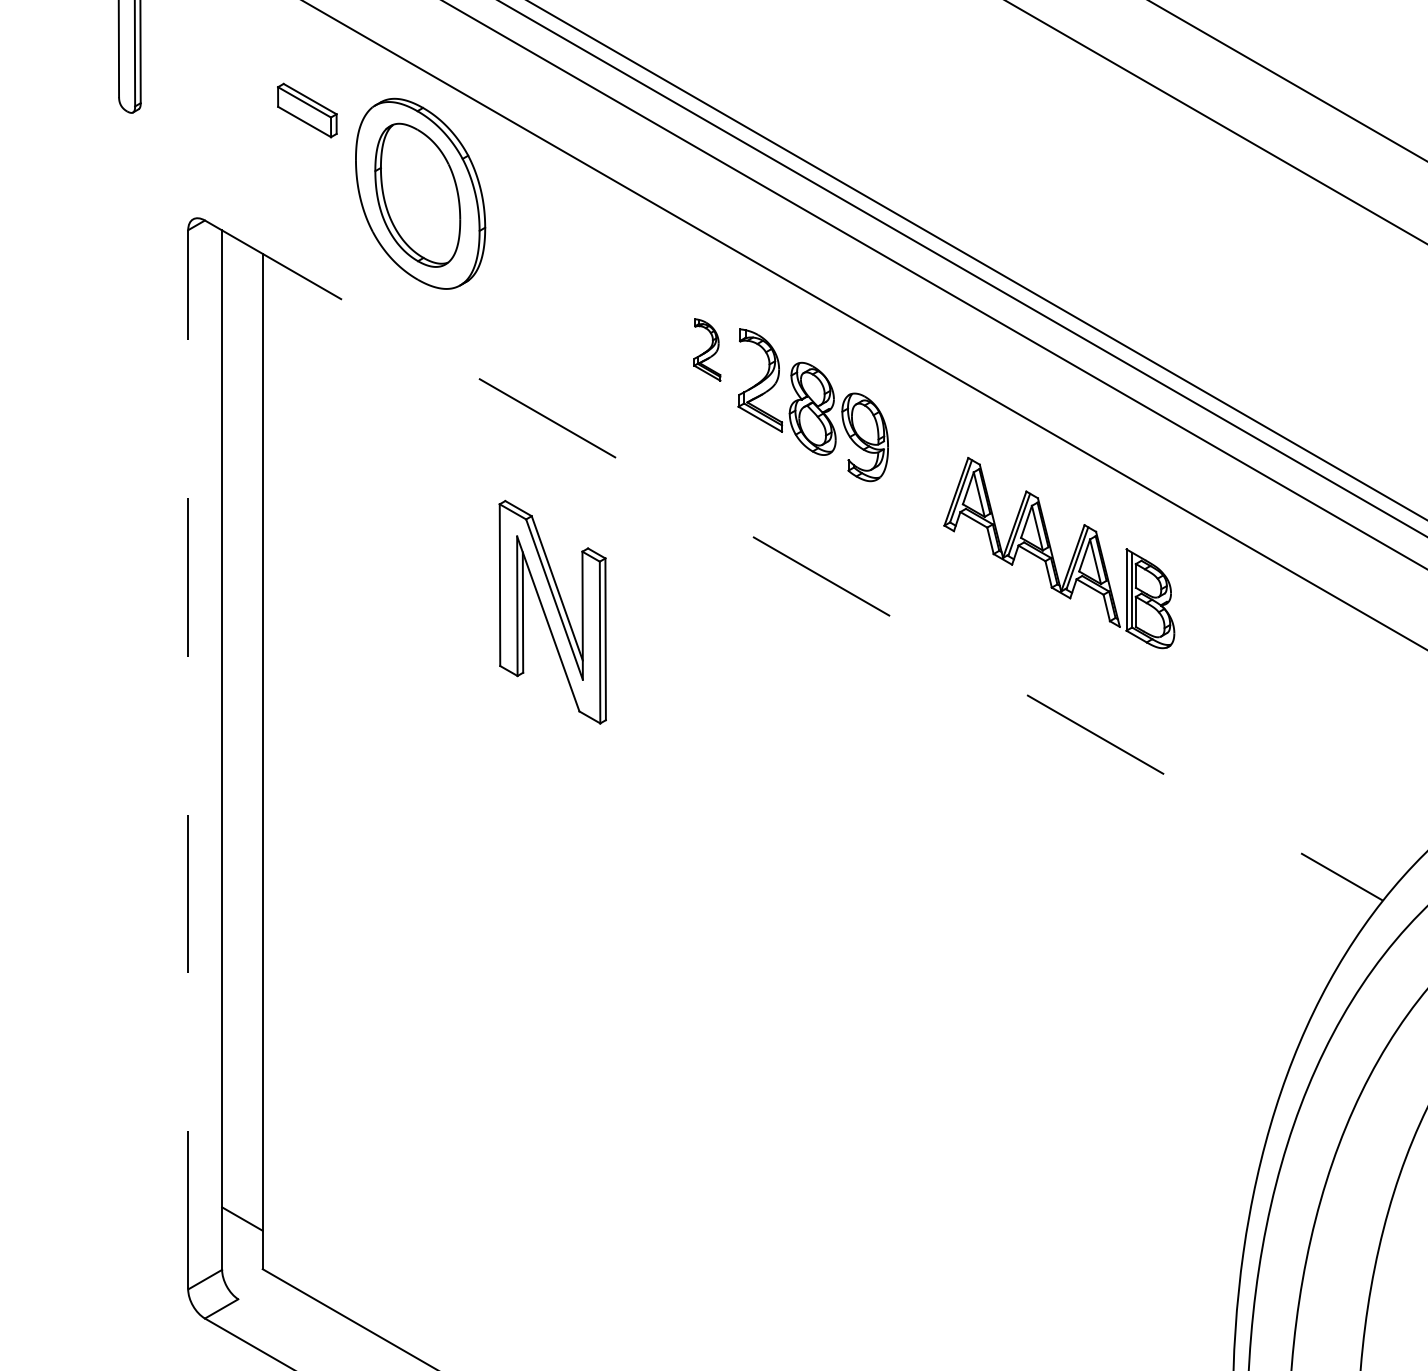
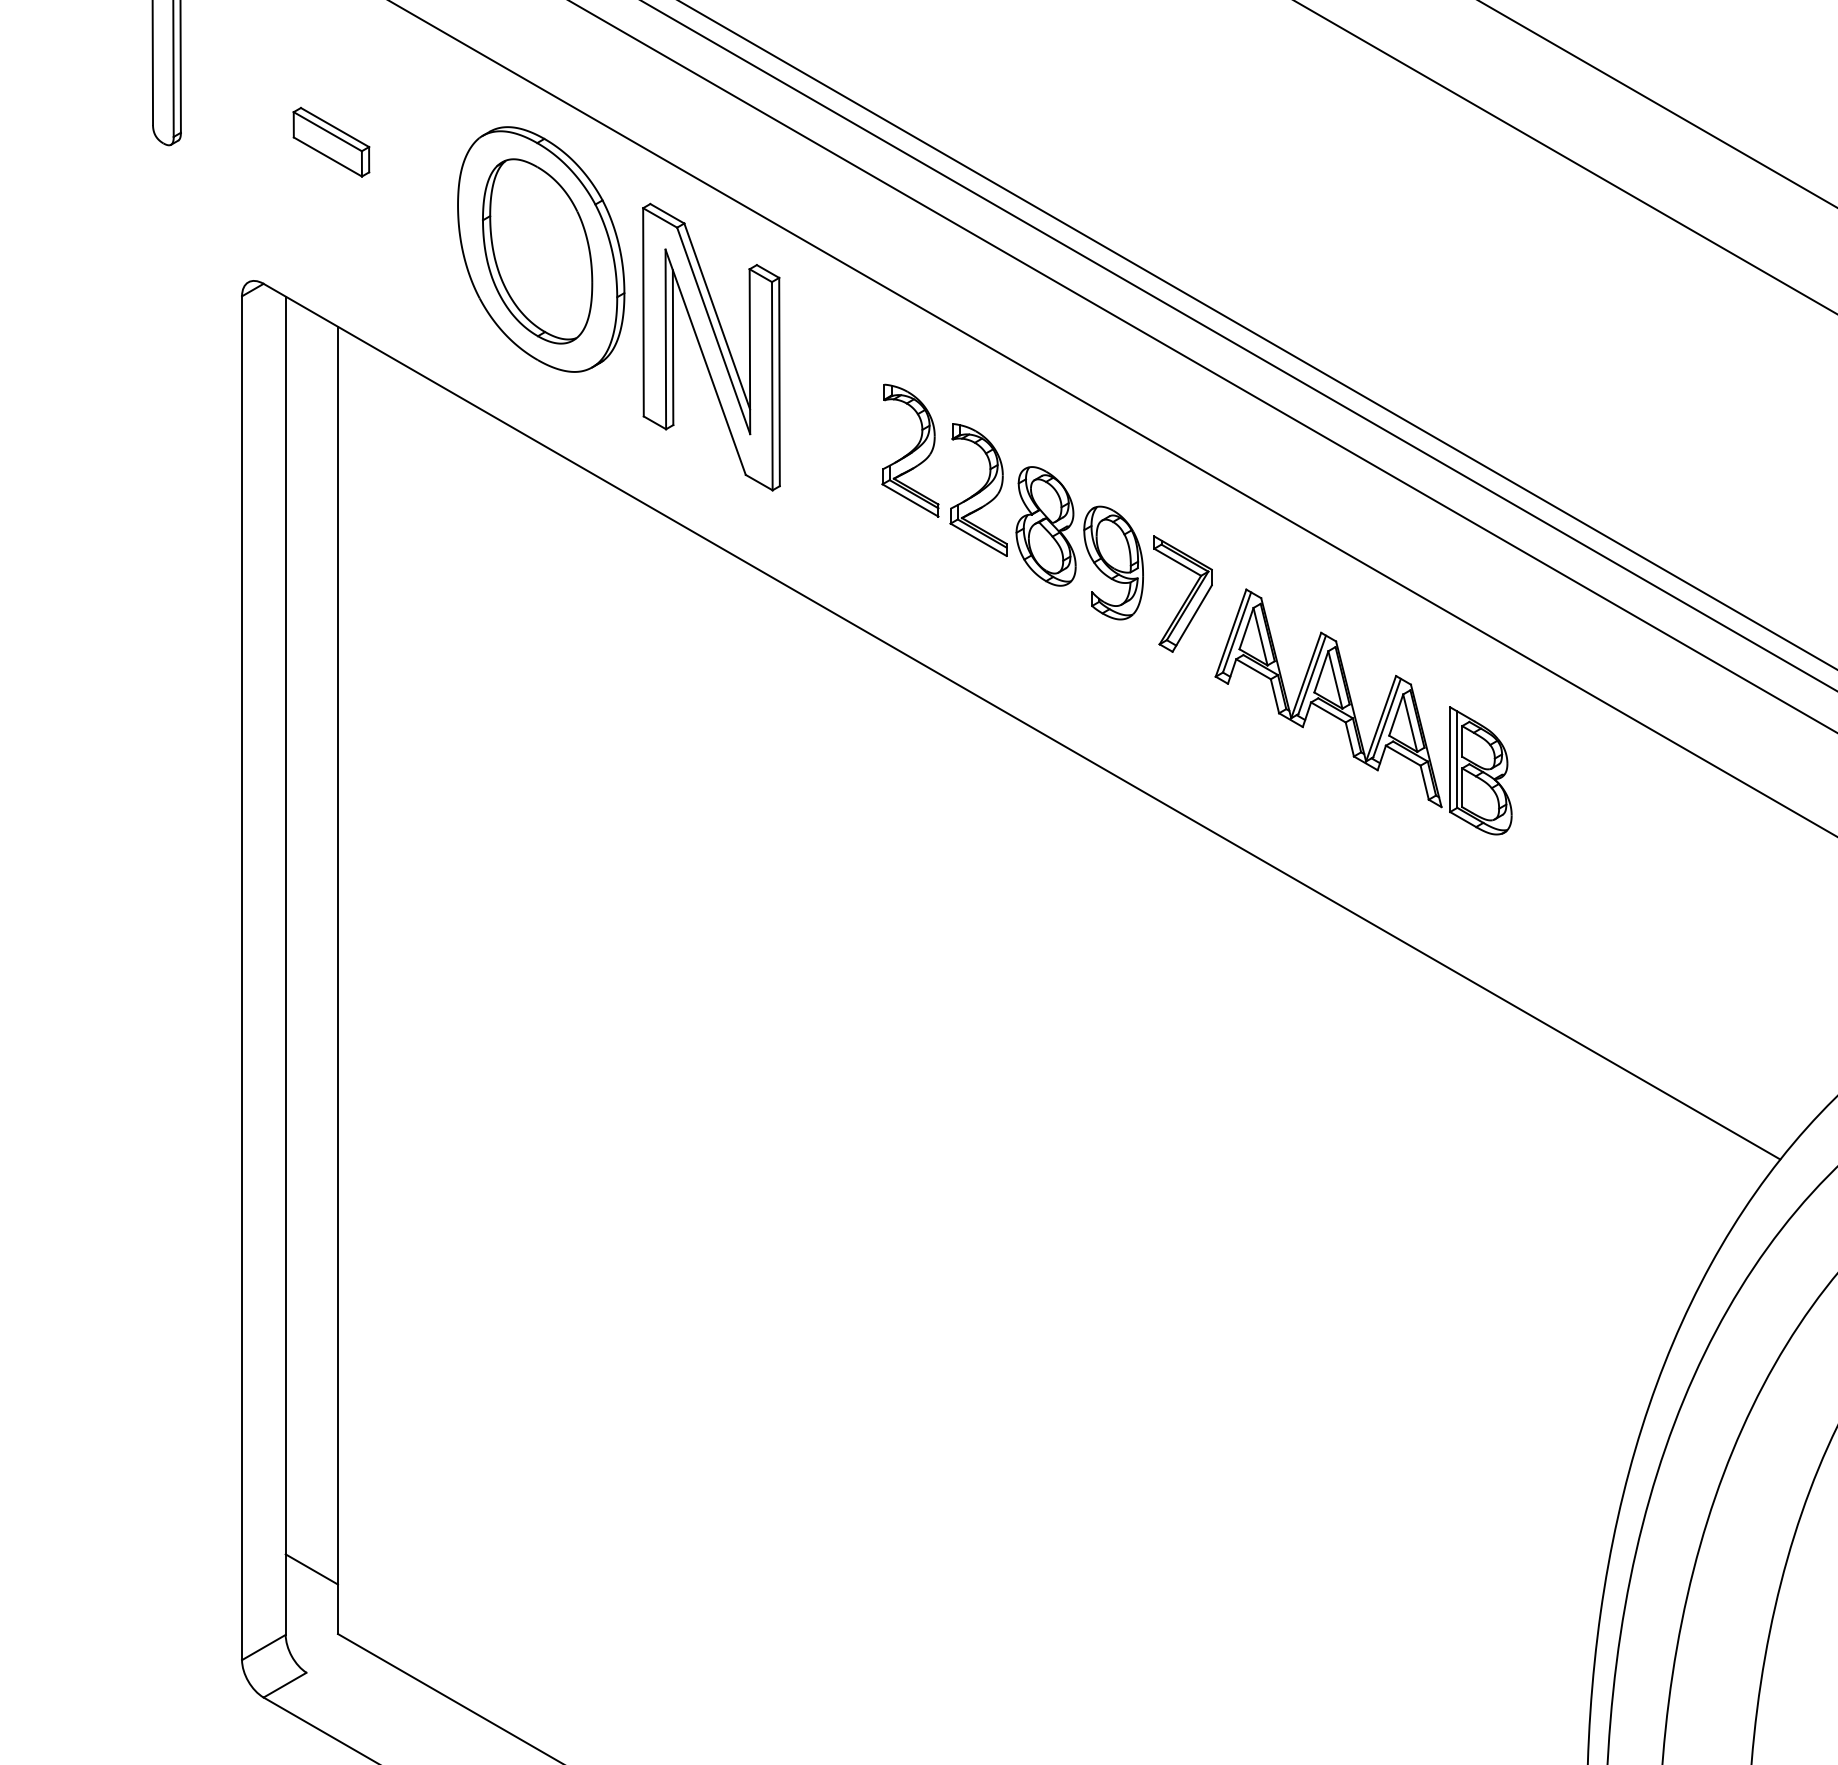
part: (307, 109) -> (331, 141), moved
part: (707, 349) -> (910, 450), size x1.67
part: (918, 461) -> (1182, 593), added
line: (793, 560) -> (1021, 721), dashed -> solid
part: (552, 611) -> (711, 346), moved
line: (188, 760) -> (242, 978), dashed -> solid

